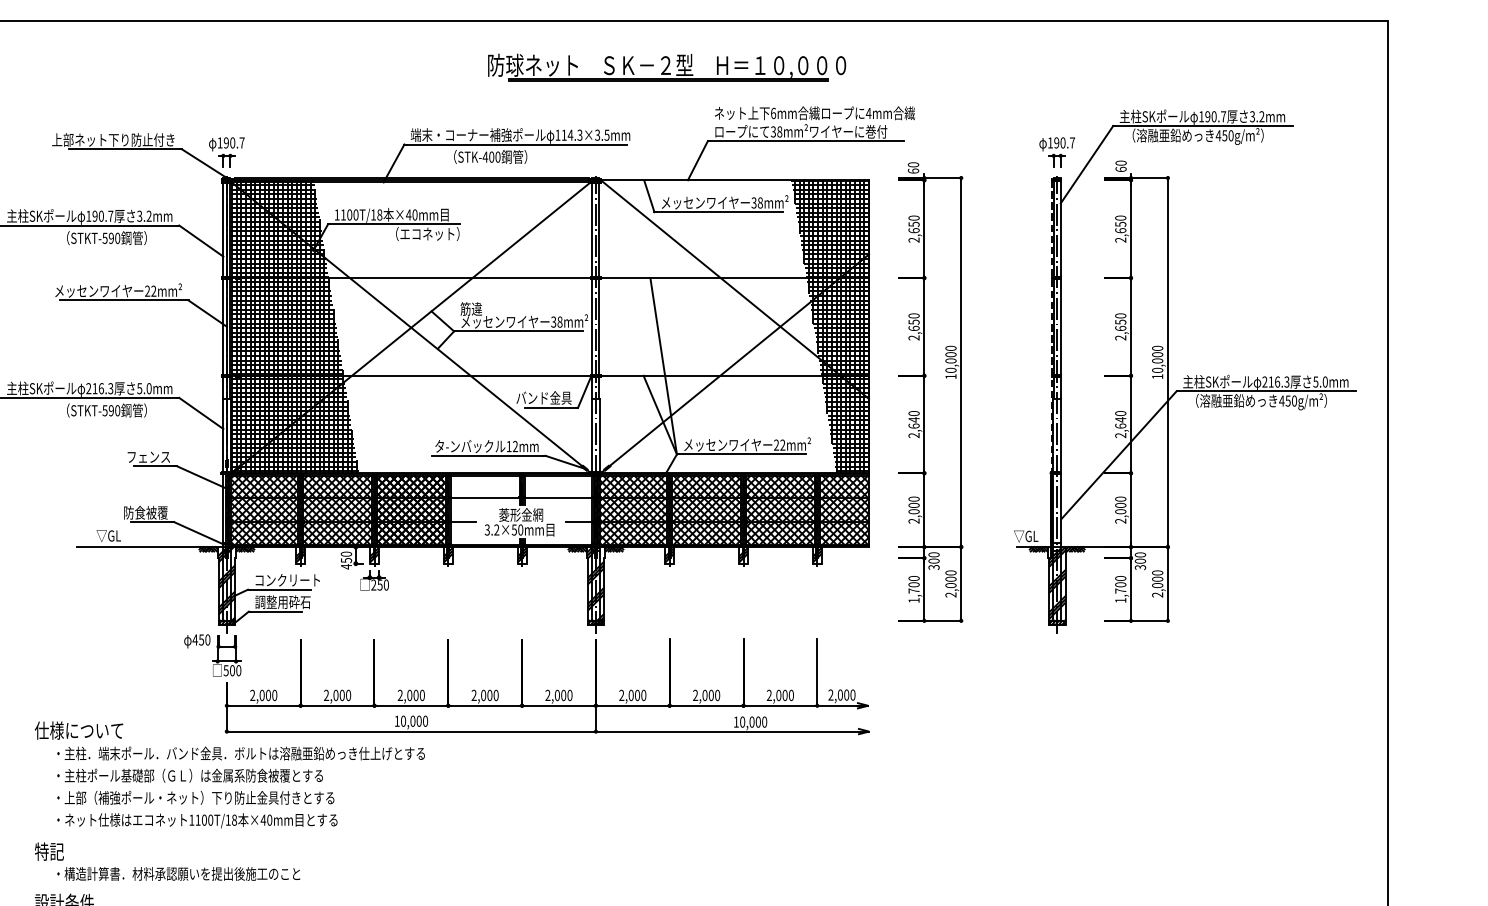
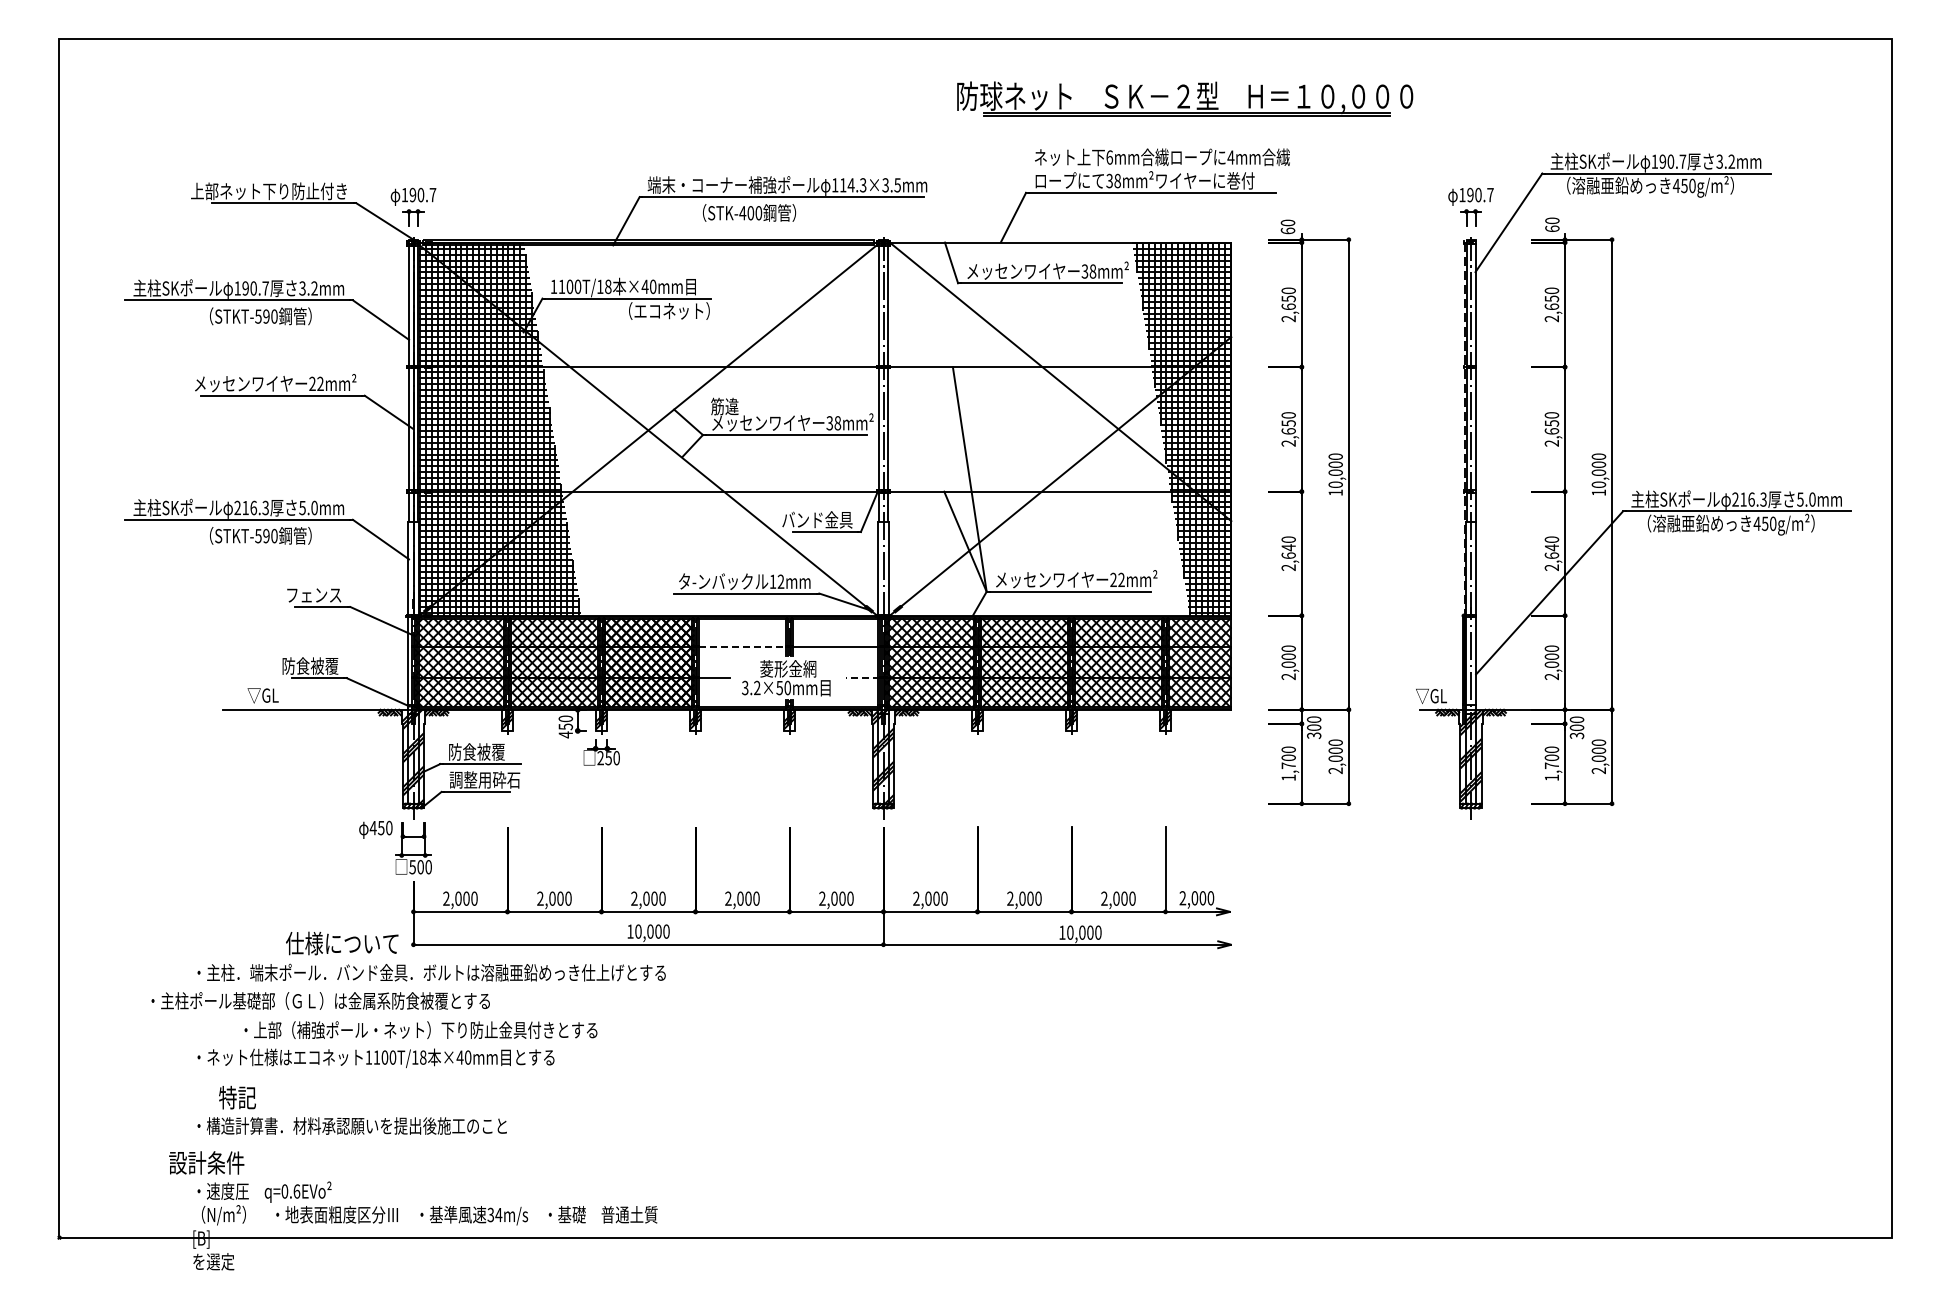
part: (667, 67) -> (1185, 98), moved
line: (485, 497) -> (743, 646), solid -> dashed
line: (579, 521) -> (862, 677), solid -> dashed
text: (287, 579) -> (490, 751), コンクリート -> 防食被覆
text: (79, 730) -> (342, 943), moved
text: (189, 775) -> (320, 1000), moved
text: (195, 797) -> (420, 1029), moved
text: (49, 851) -> (237, 1097), moved

